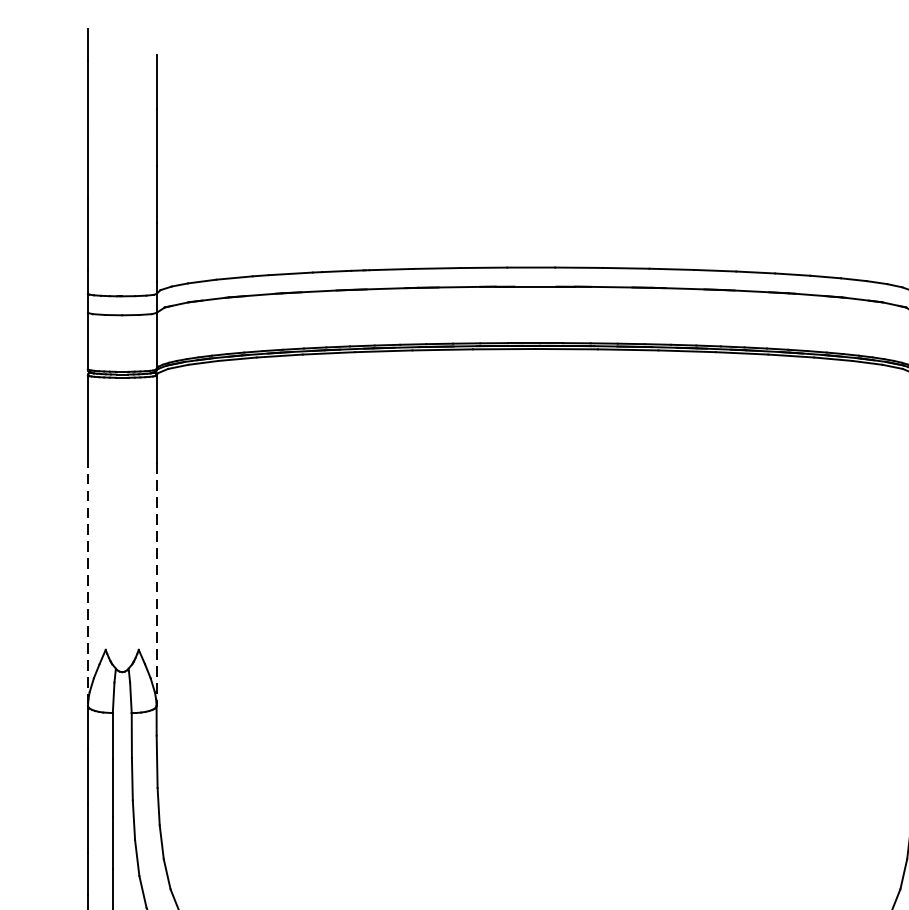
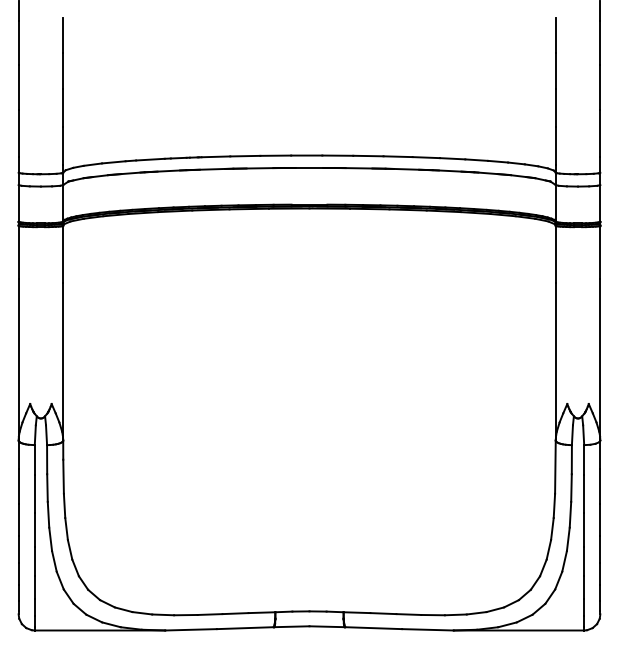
line: (87, 581) -> (18, 359), dashed -> solid
line: (156, 584) -> (63, 361), dashed -> solid

